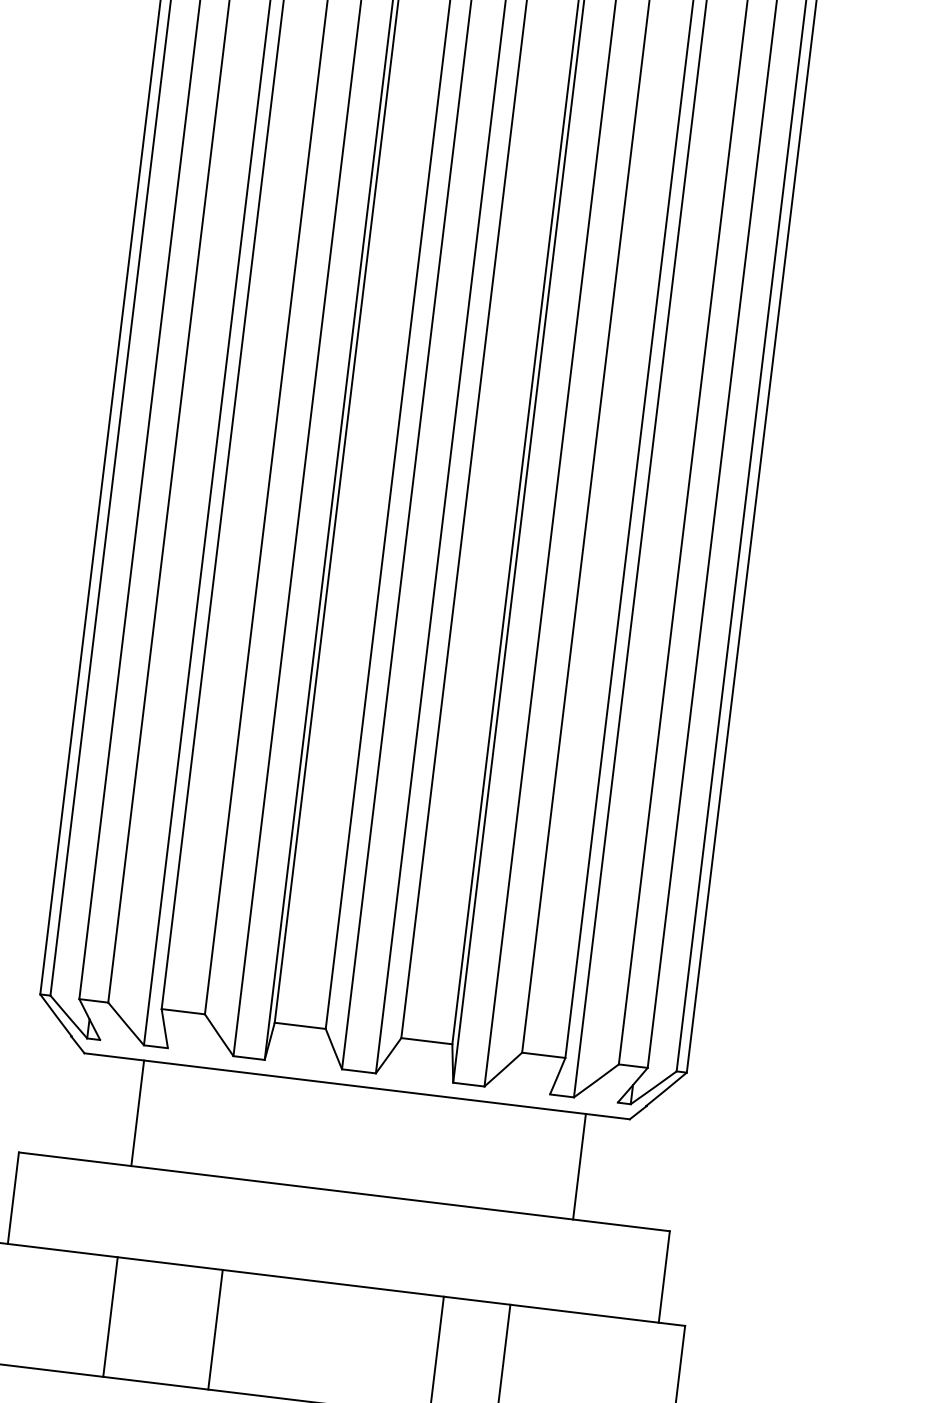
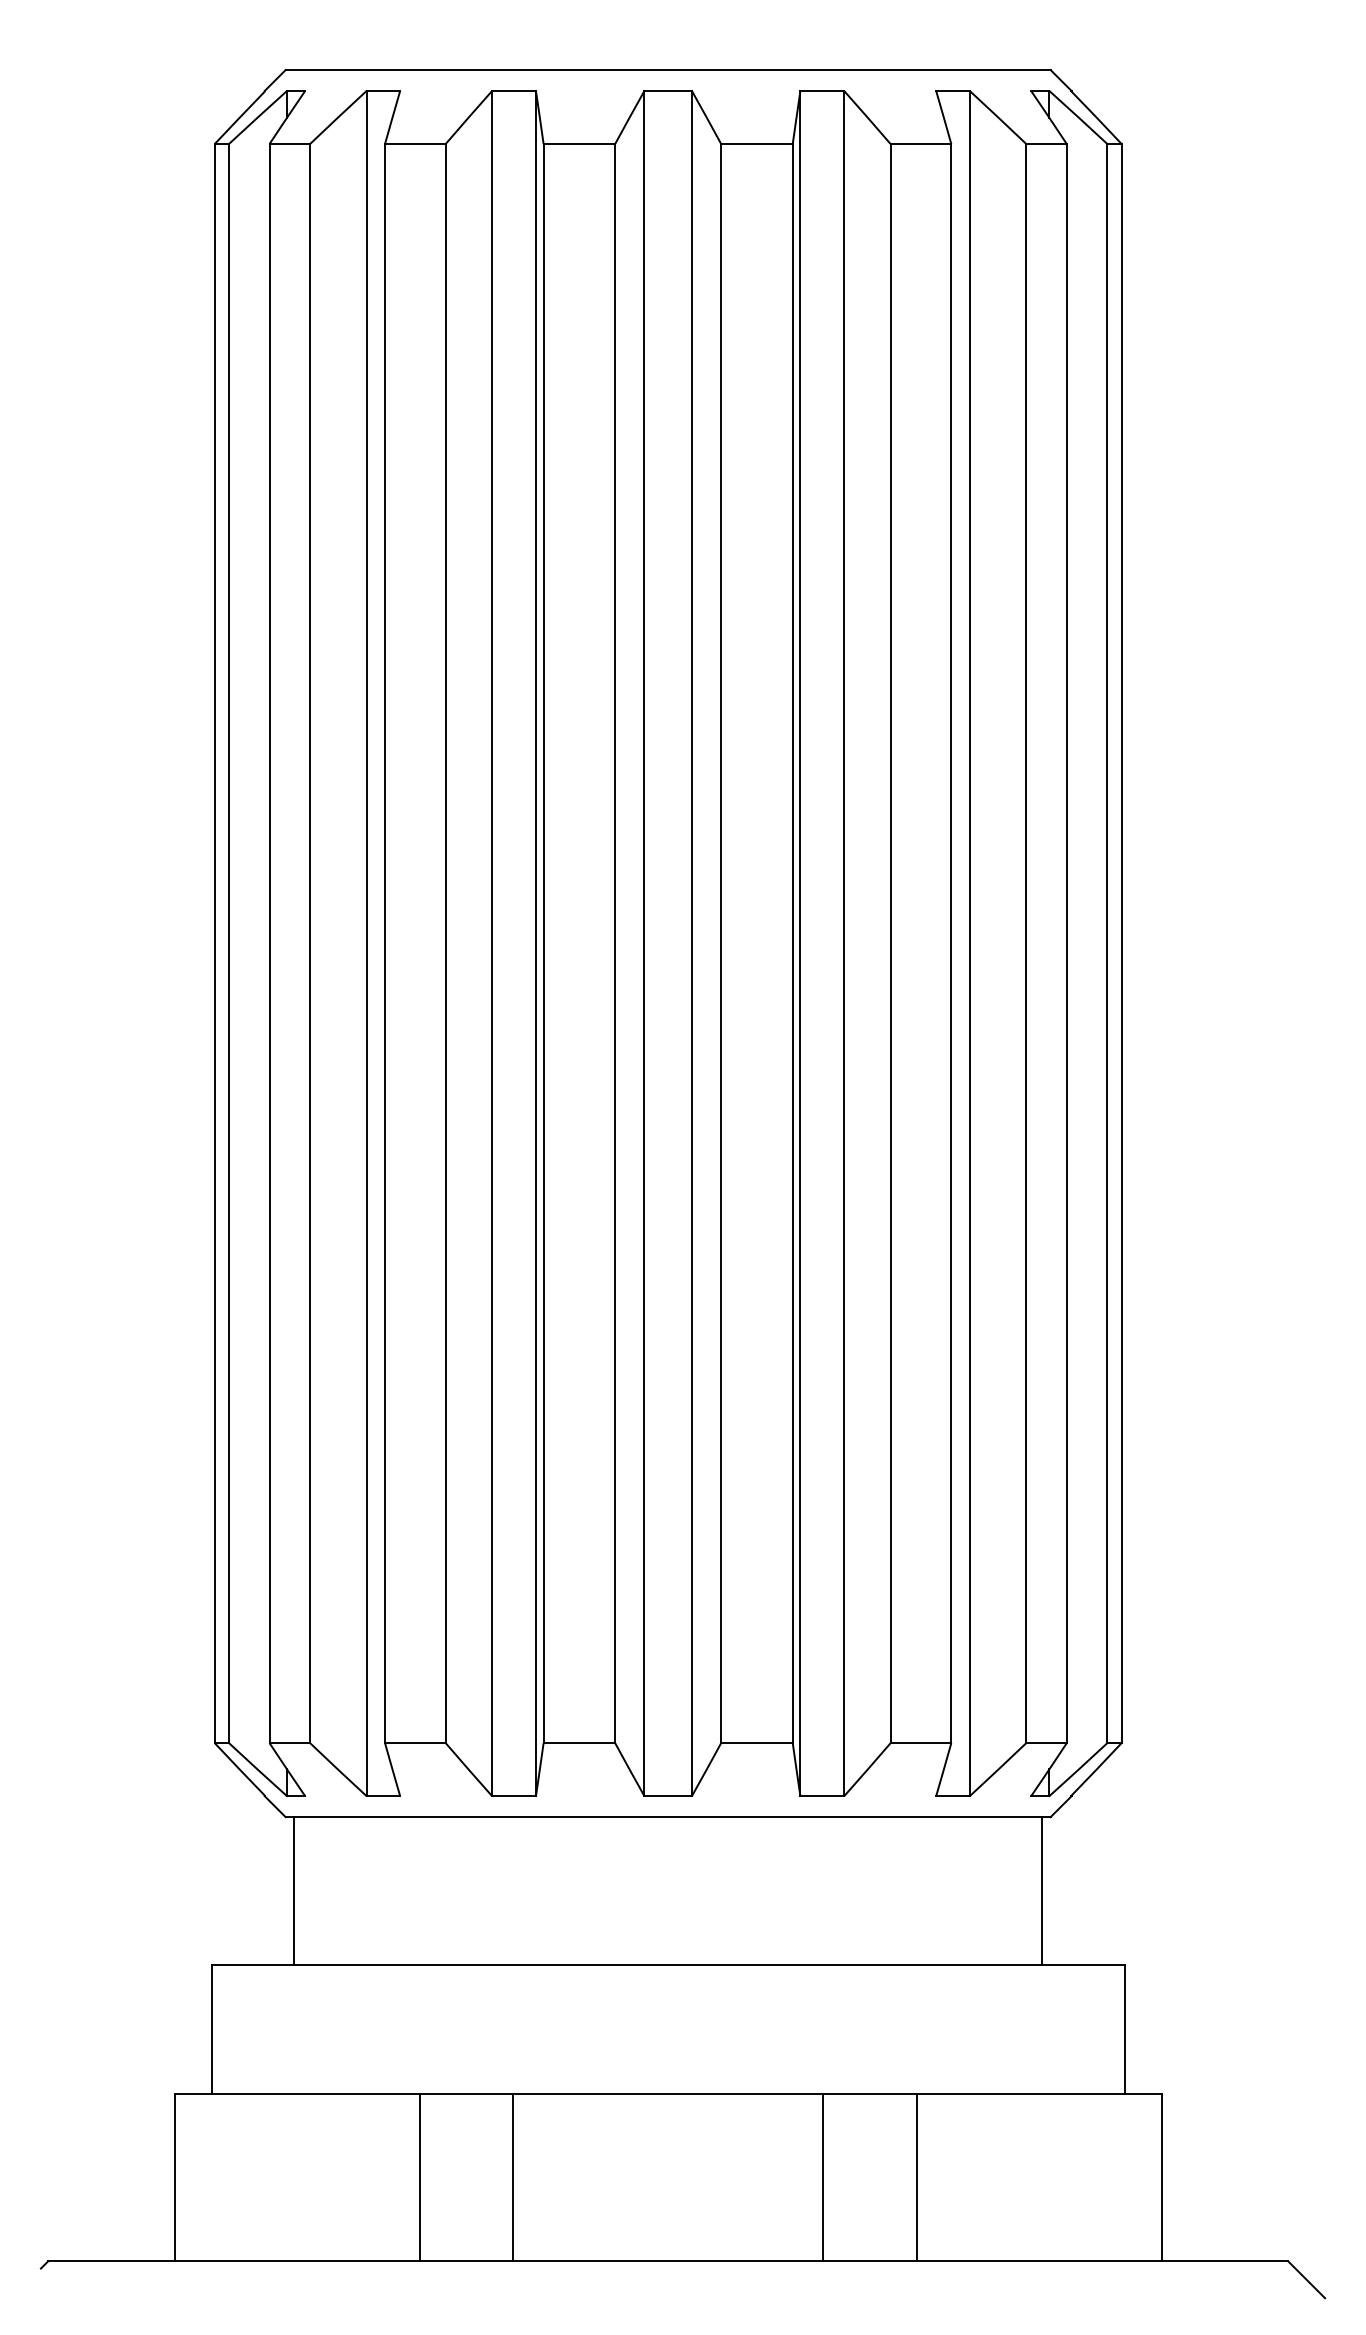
line: (137, 1113) -> (294, 1891), moved
line: (579, 1167) -> (1042, 1891), moved
line: (110, 1317) -> (419, 2177), moved

